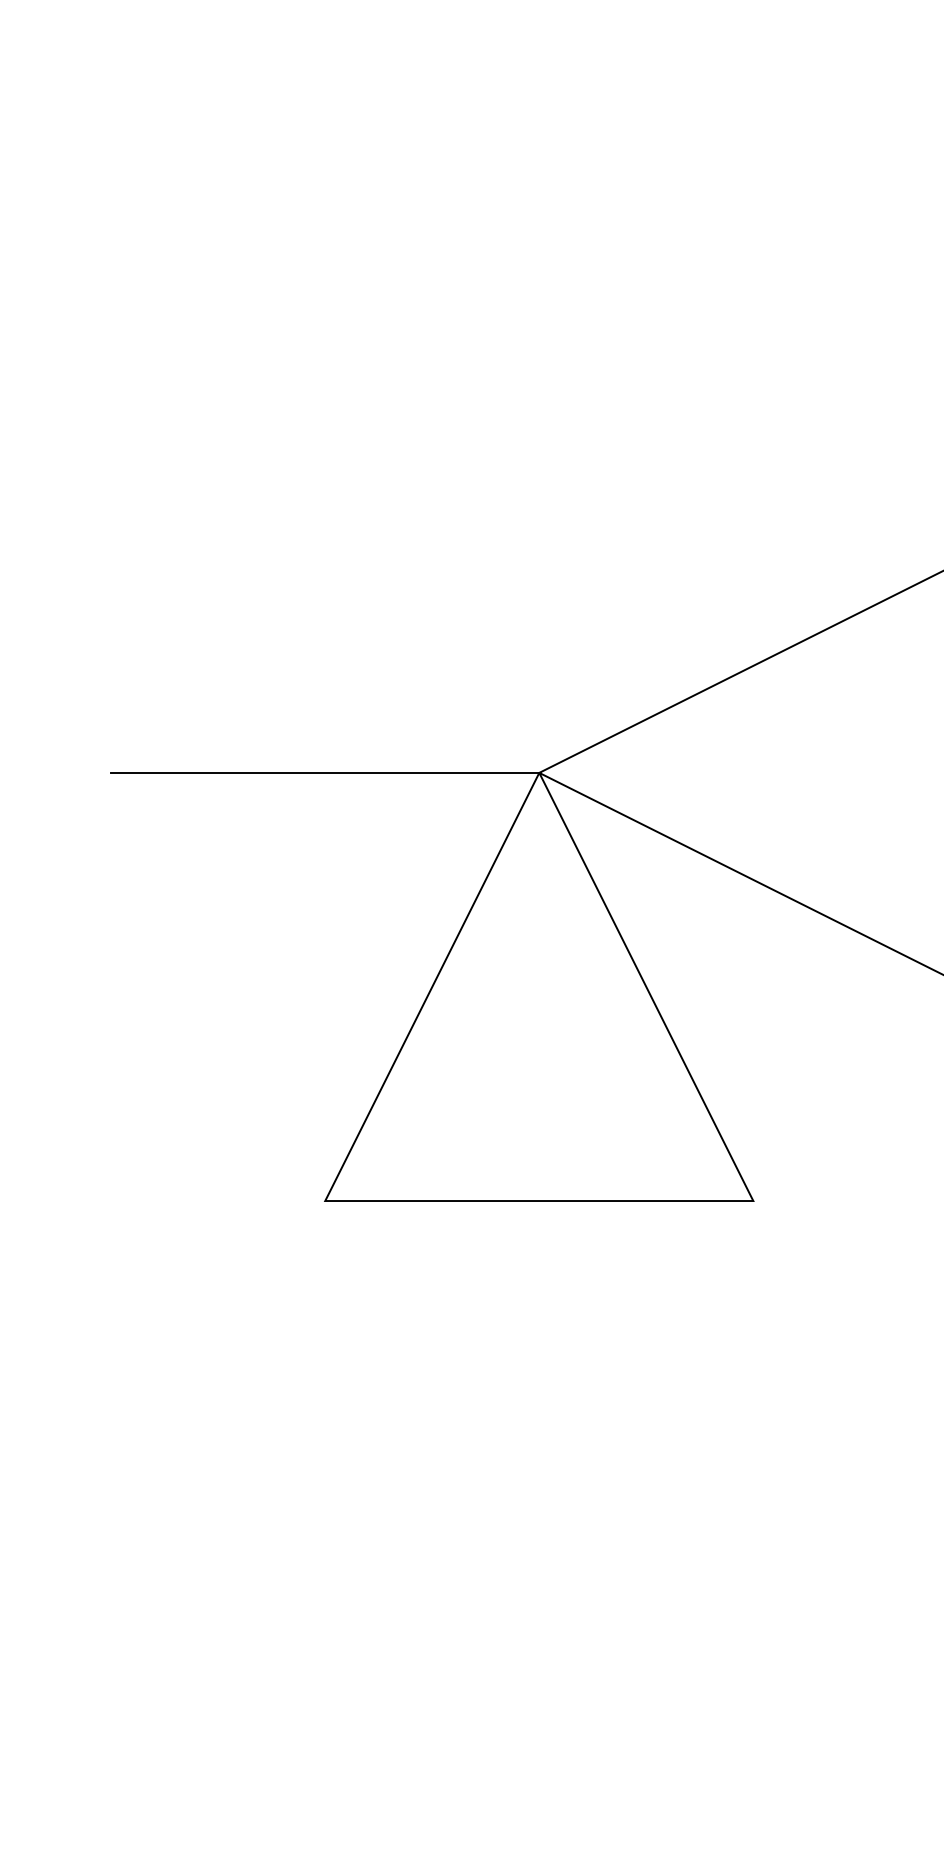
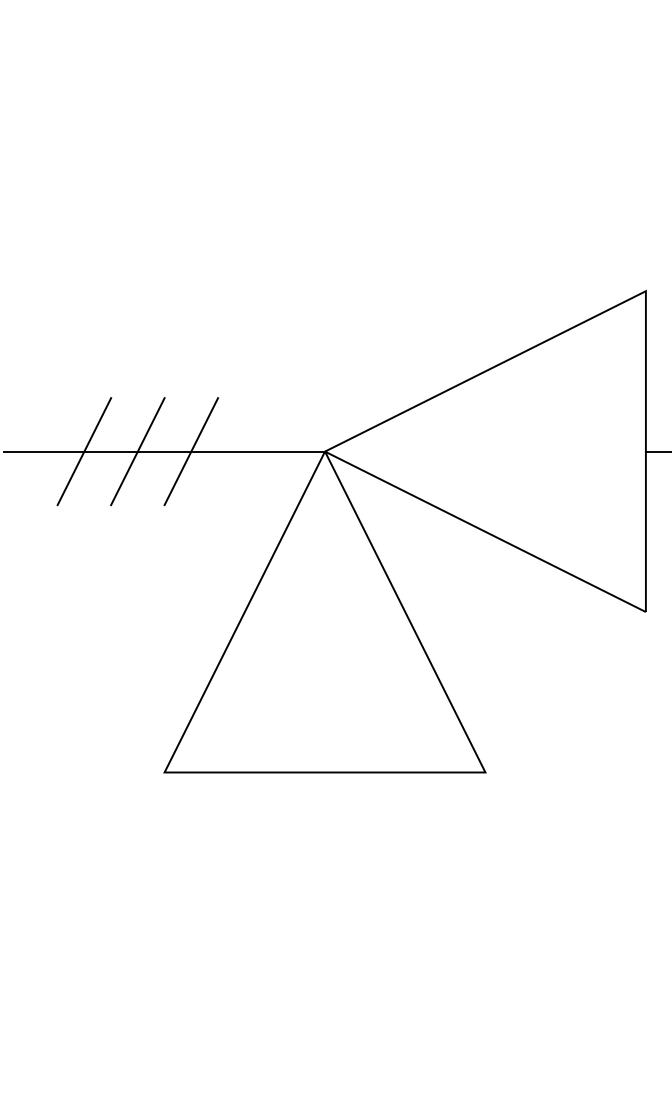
line: (217, 772) -> (83, 451), added
line: (289, 772) -> (137, 451), added
line: (360, 772) -> (191, 451), added

